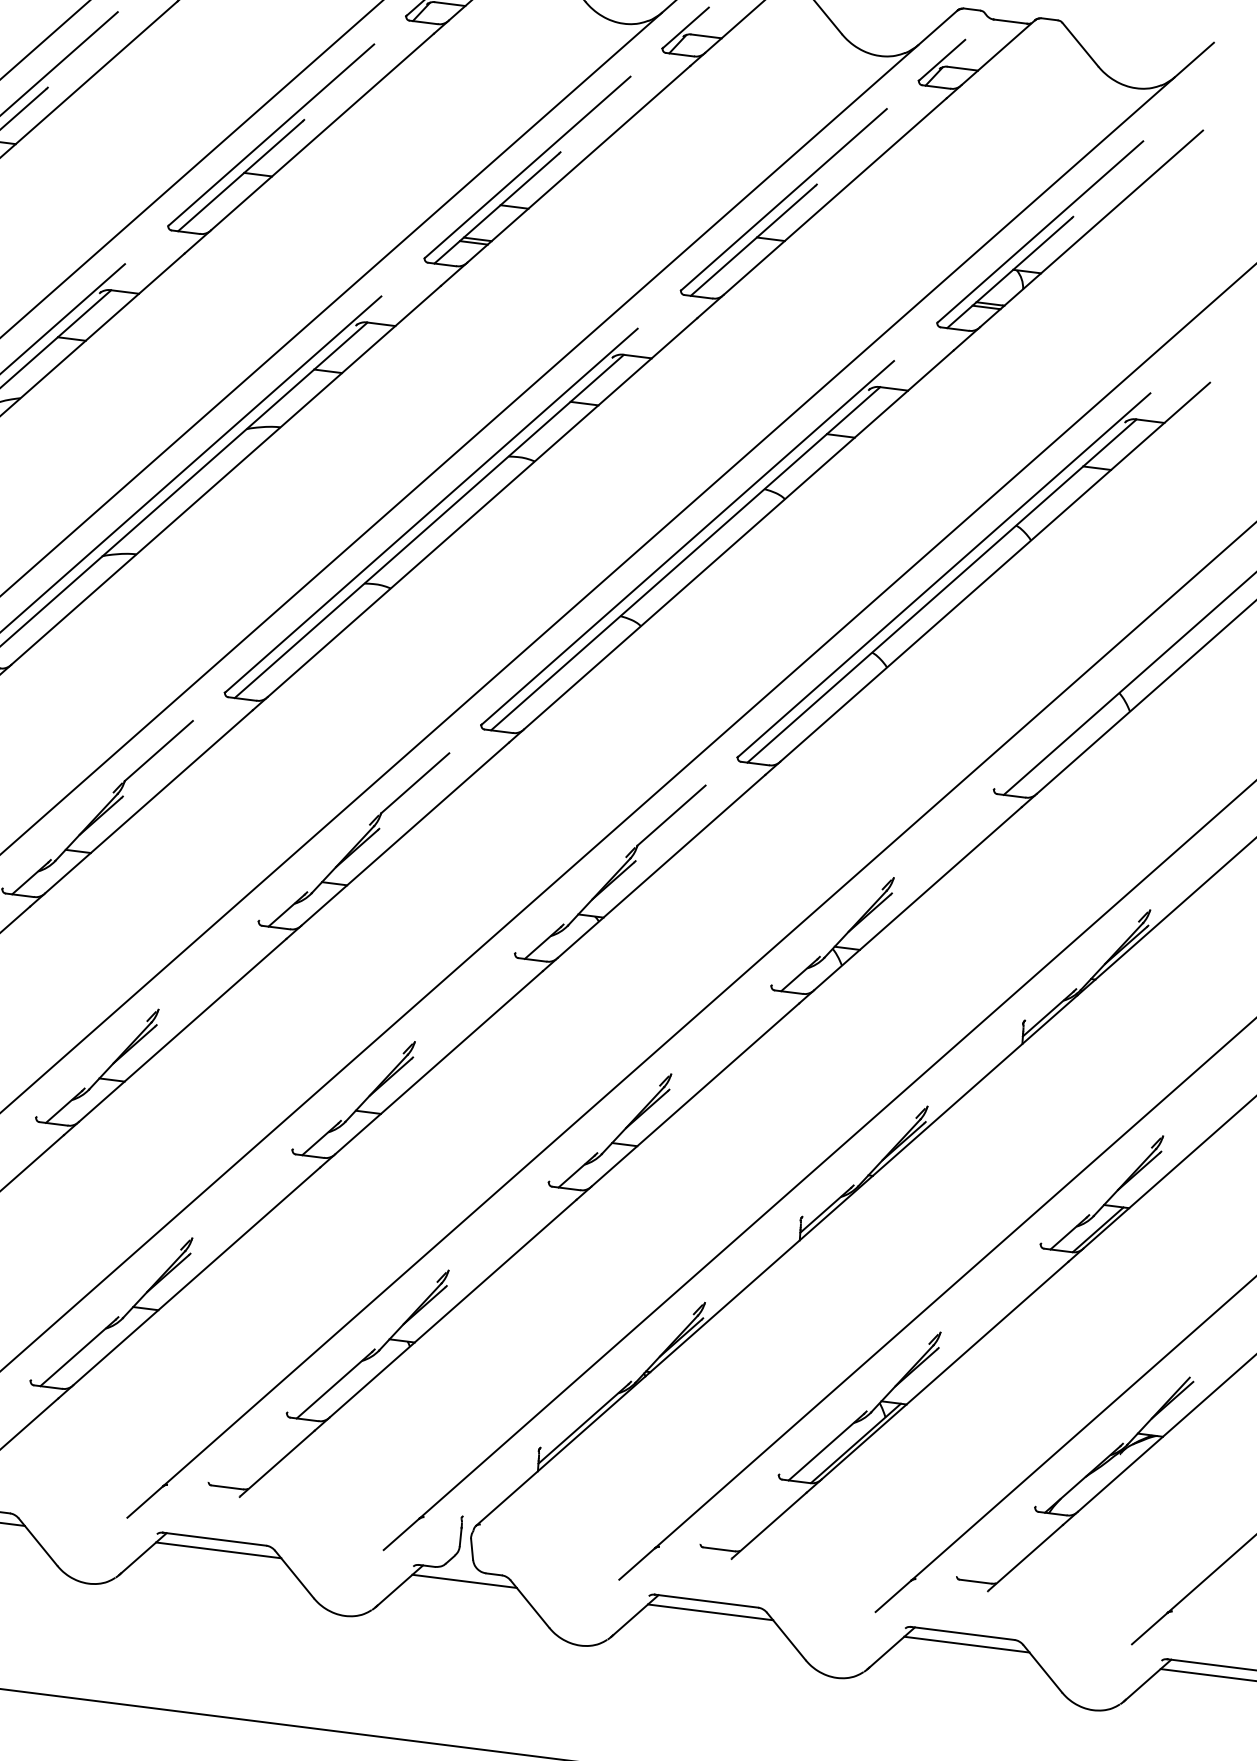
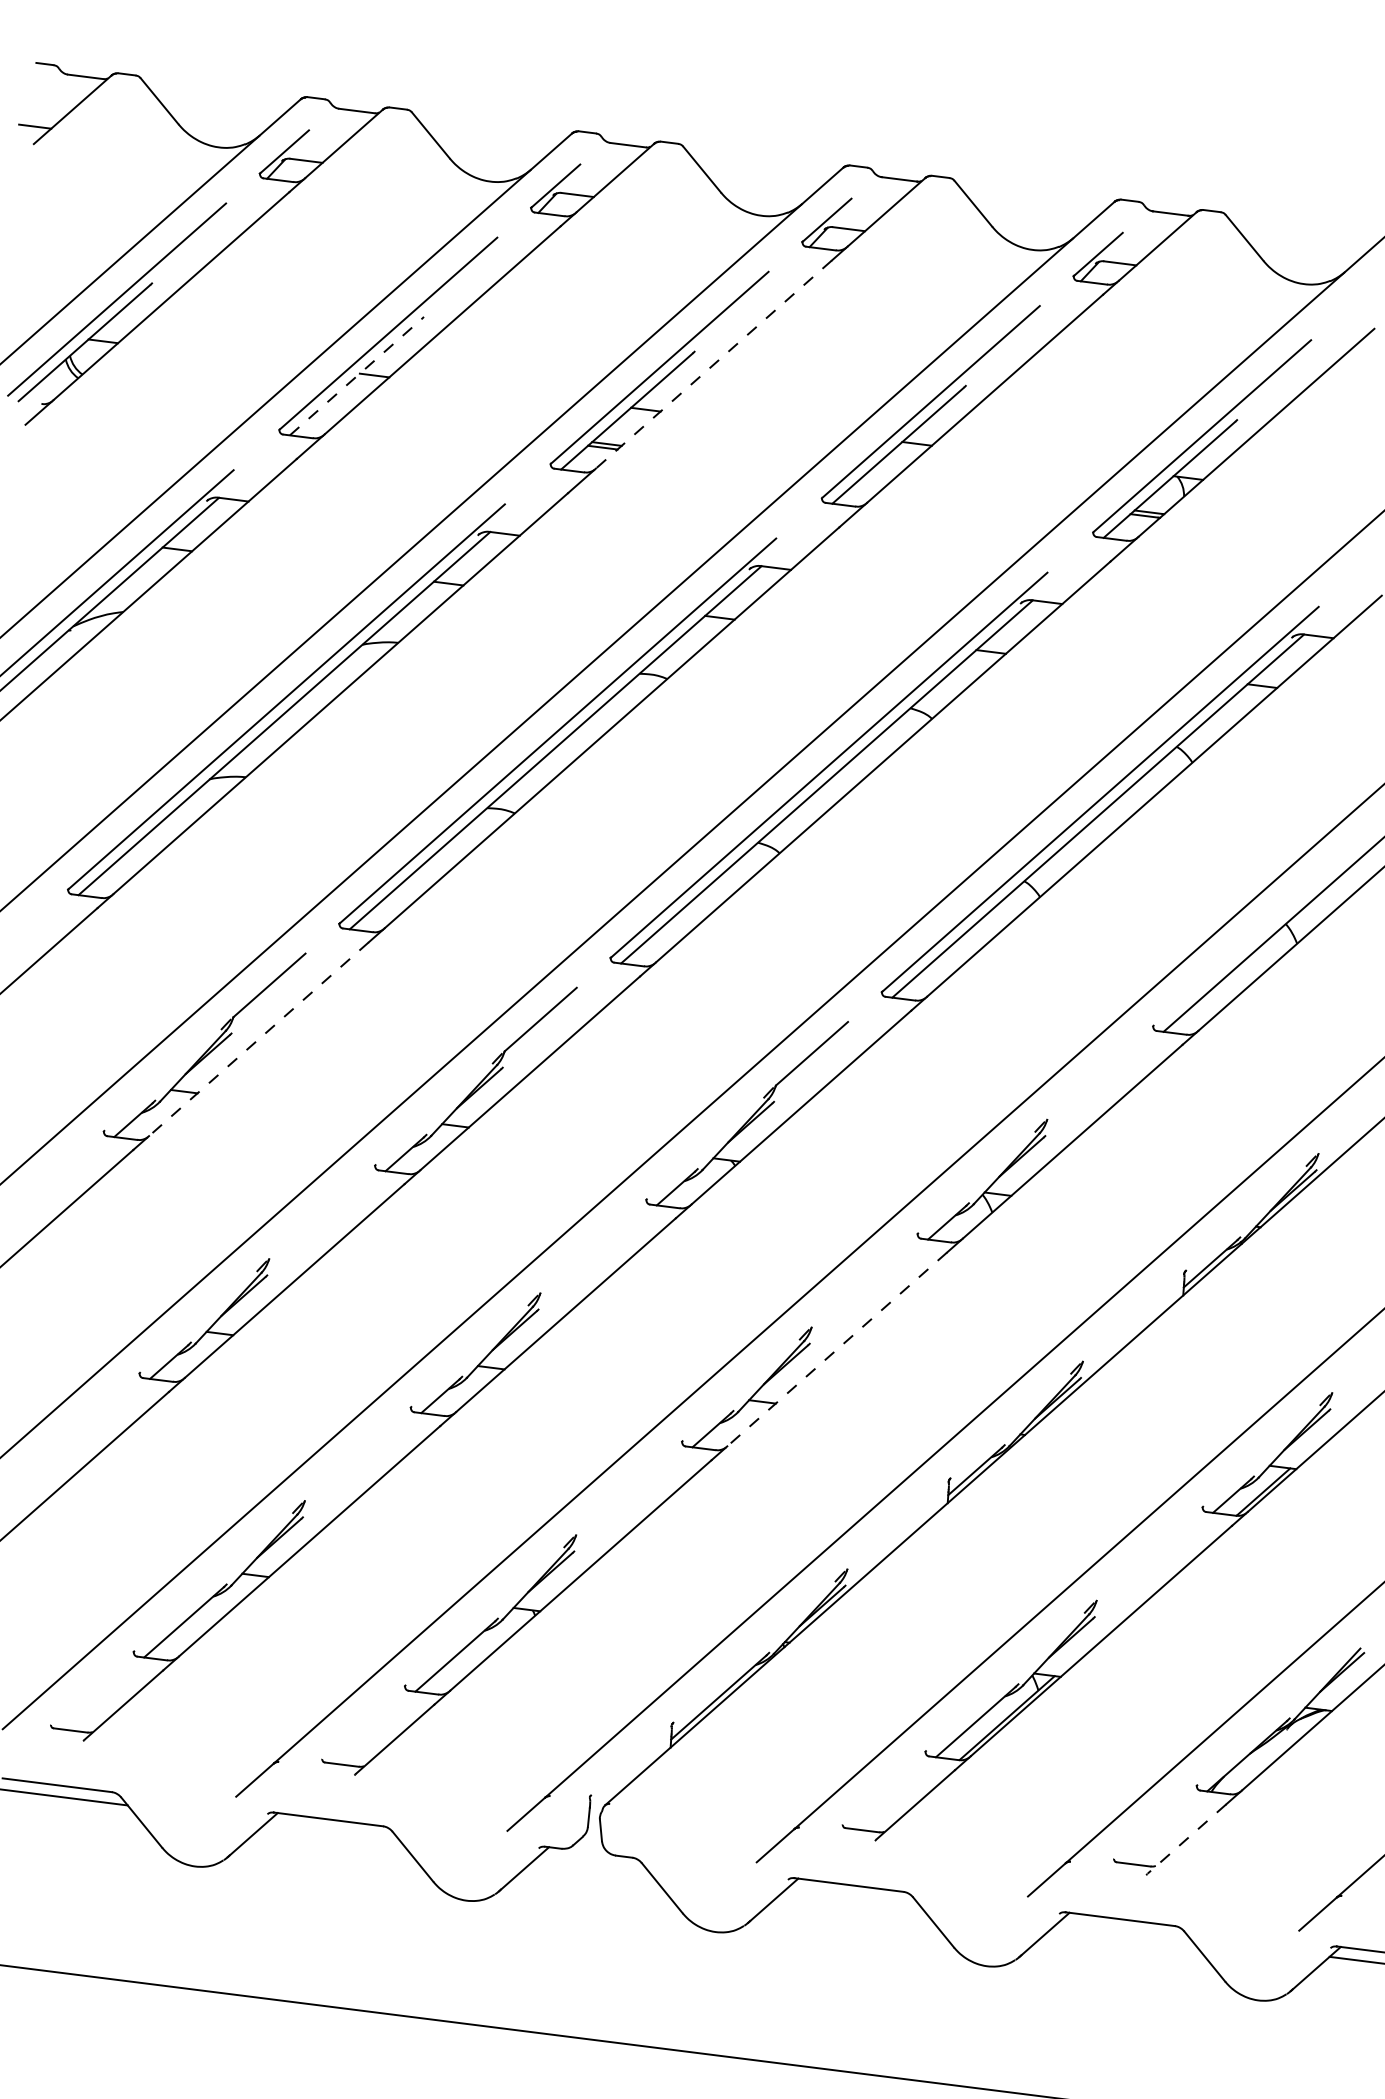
line: (578, 164) -> (713, 364), solid -> dashed
line: (240, 176) -> (355, 377), solid -> dashed
line: (148, 802) -> (258, 1039), solid -> dashed
line: (695, 1095) -> (837, 1349), solid -> dashed
line: (218, 1549) -> (332, 1830), removed
line: (1025, 1558) -> (1186, 1839), solid -> dashed
line: (464, 1581) -> (592, 1864), removed
line: (710, 1612) -> (853, 1896), removed
line: (966, 1644) -> (1124, 1930), removed

